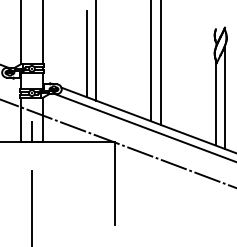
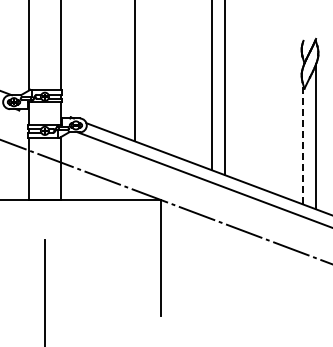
line: (86, 53) -> (121, 75), removed
line: (215, 102) -> (302, 143), solid -> dashed
line: (31, 132) -> (44, 185), removed

